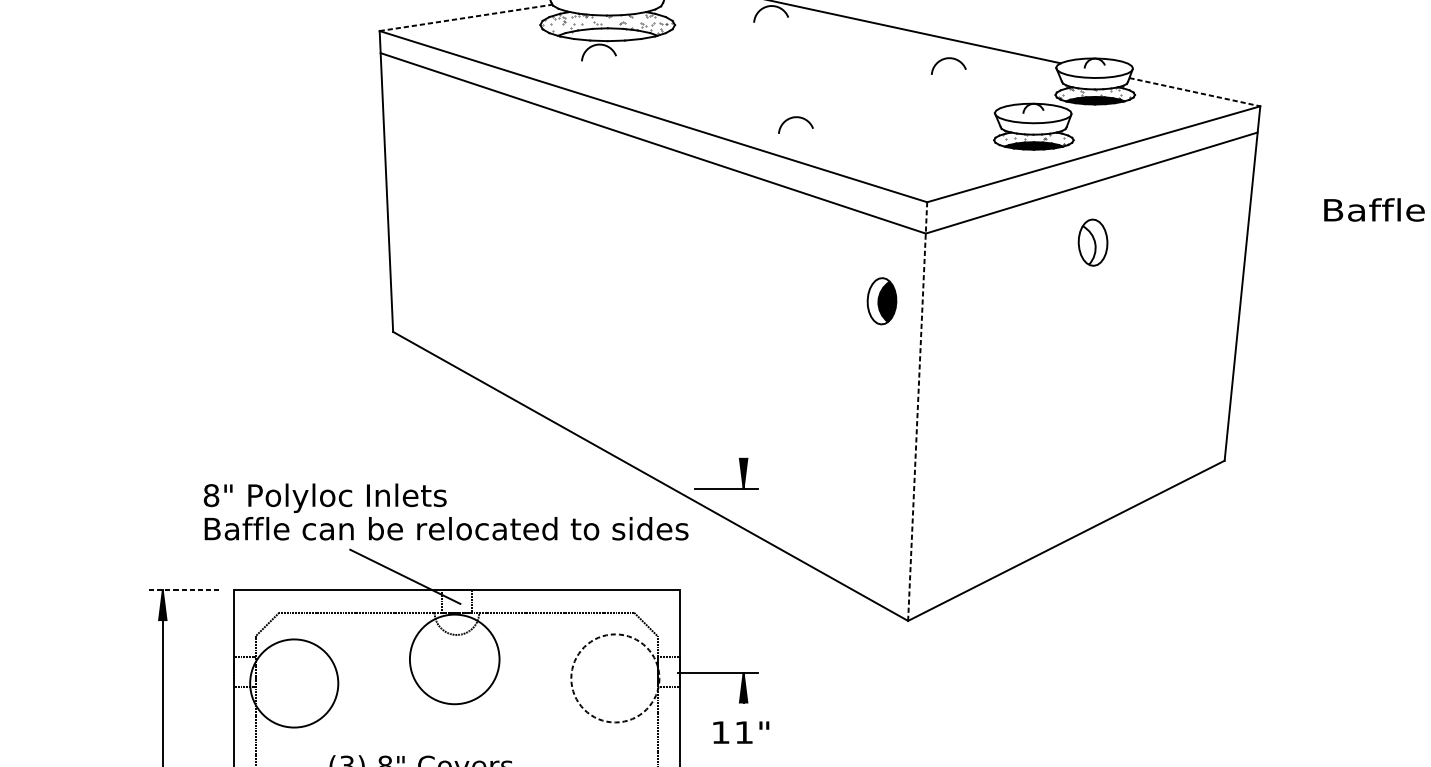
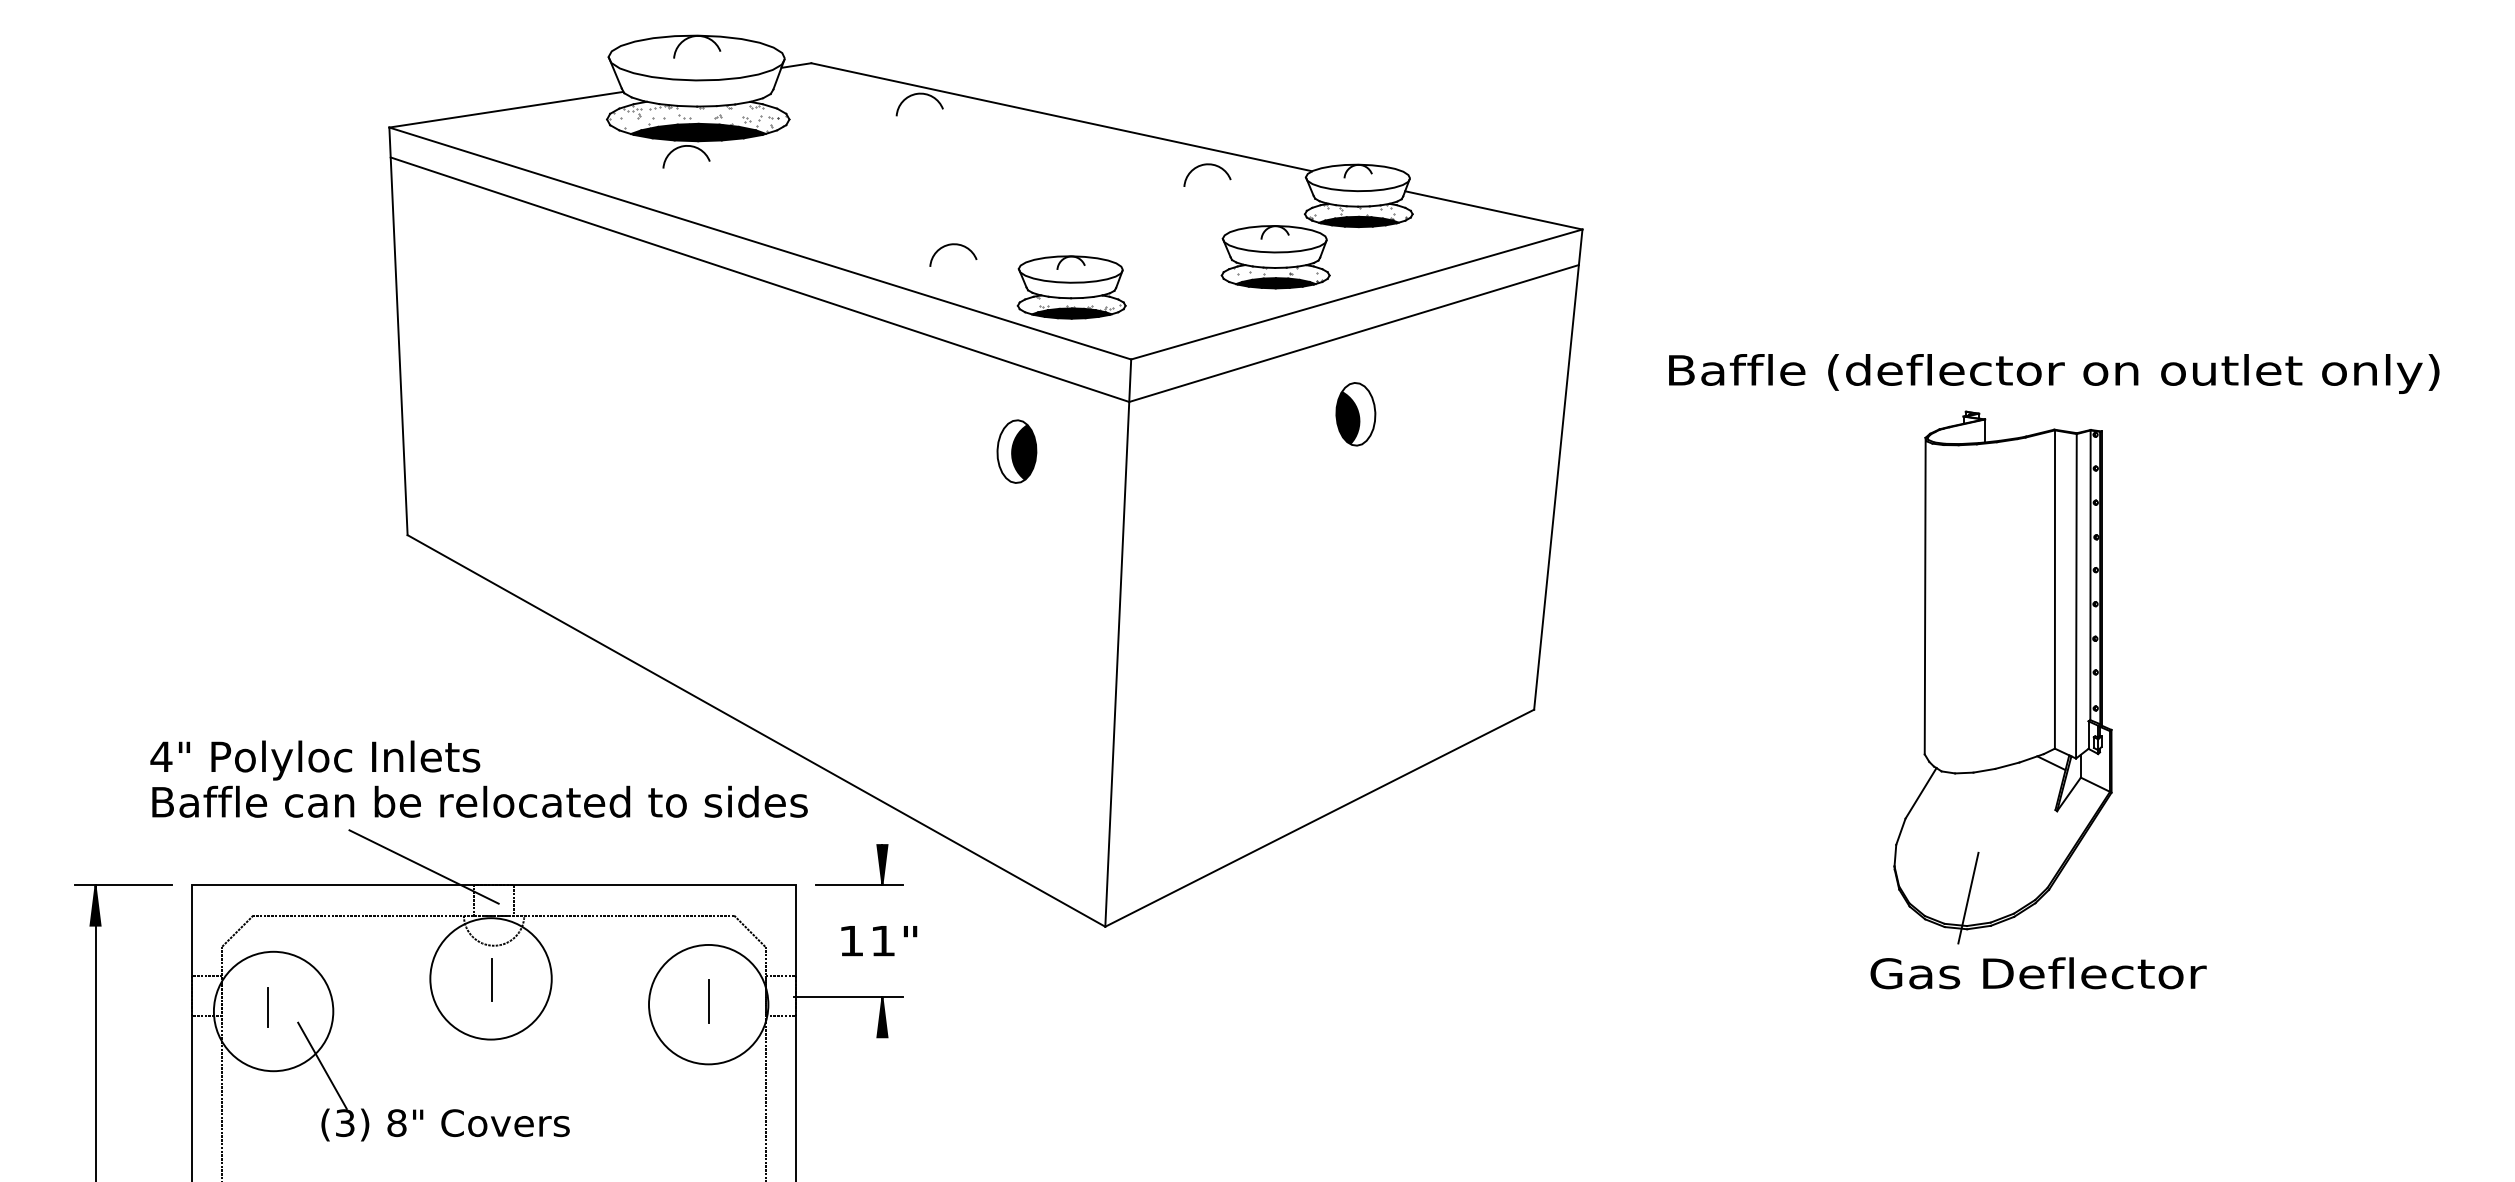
line: (466, 17) -> (506, 109), dashed -> solid
fill: (607, 34) -> (697, 132), added
arc: (948, 59) -> (1207, 165), moved
line: (1194, 92) -> (1493, 210), dashed -> solid
part: (883, 149) -> (1071, 287), added
fill: (1086, 245) -> (1347, 417), added
part: (881, 301) -> (1016, 451), moved
line: (917, 411) -> (1118, 643), dashed -> solid
part: (740, 473) -> (878, 864), moved
text: (211, 495) -> (161, 756), 8" -> 4"
line: (183, 590) -> (123, 885), dashed -> solid
line: (455, 659) -> (491, 979), added
line: (615, 676) -> (708, 1001), added
circle: (615, 678) -> (708, 1004), dashed -> solid
line: (290, 680) -> (268, 1007), added
line: (330, 723) -> (322, 1065), added
text: (741, 732) -> (879, 941), moved

